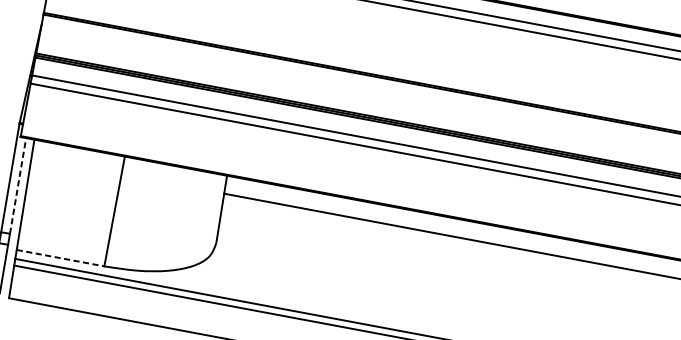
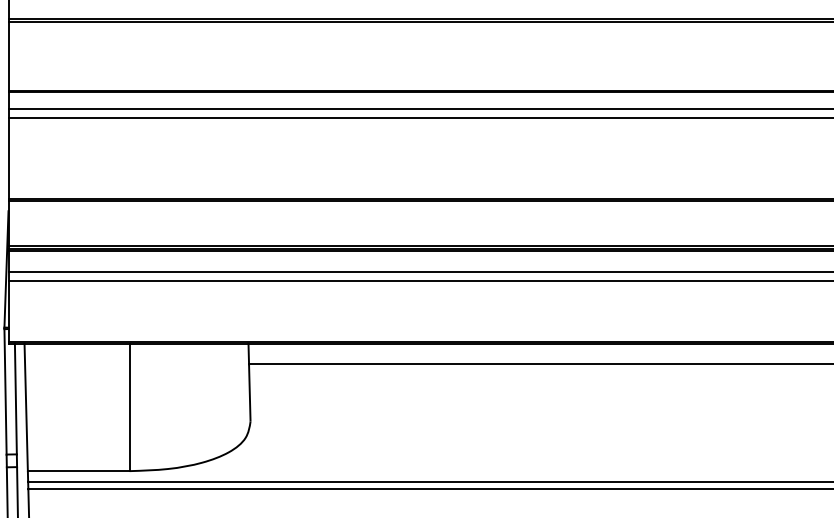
line: (17, 185) -> (15, 398), dashed -> solid
line: (60, 258) -> (78, 471), dashed -> solid

